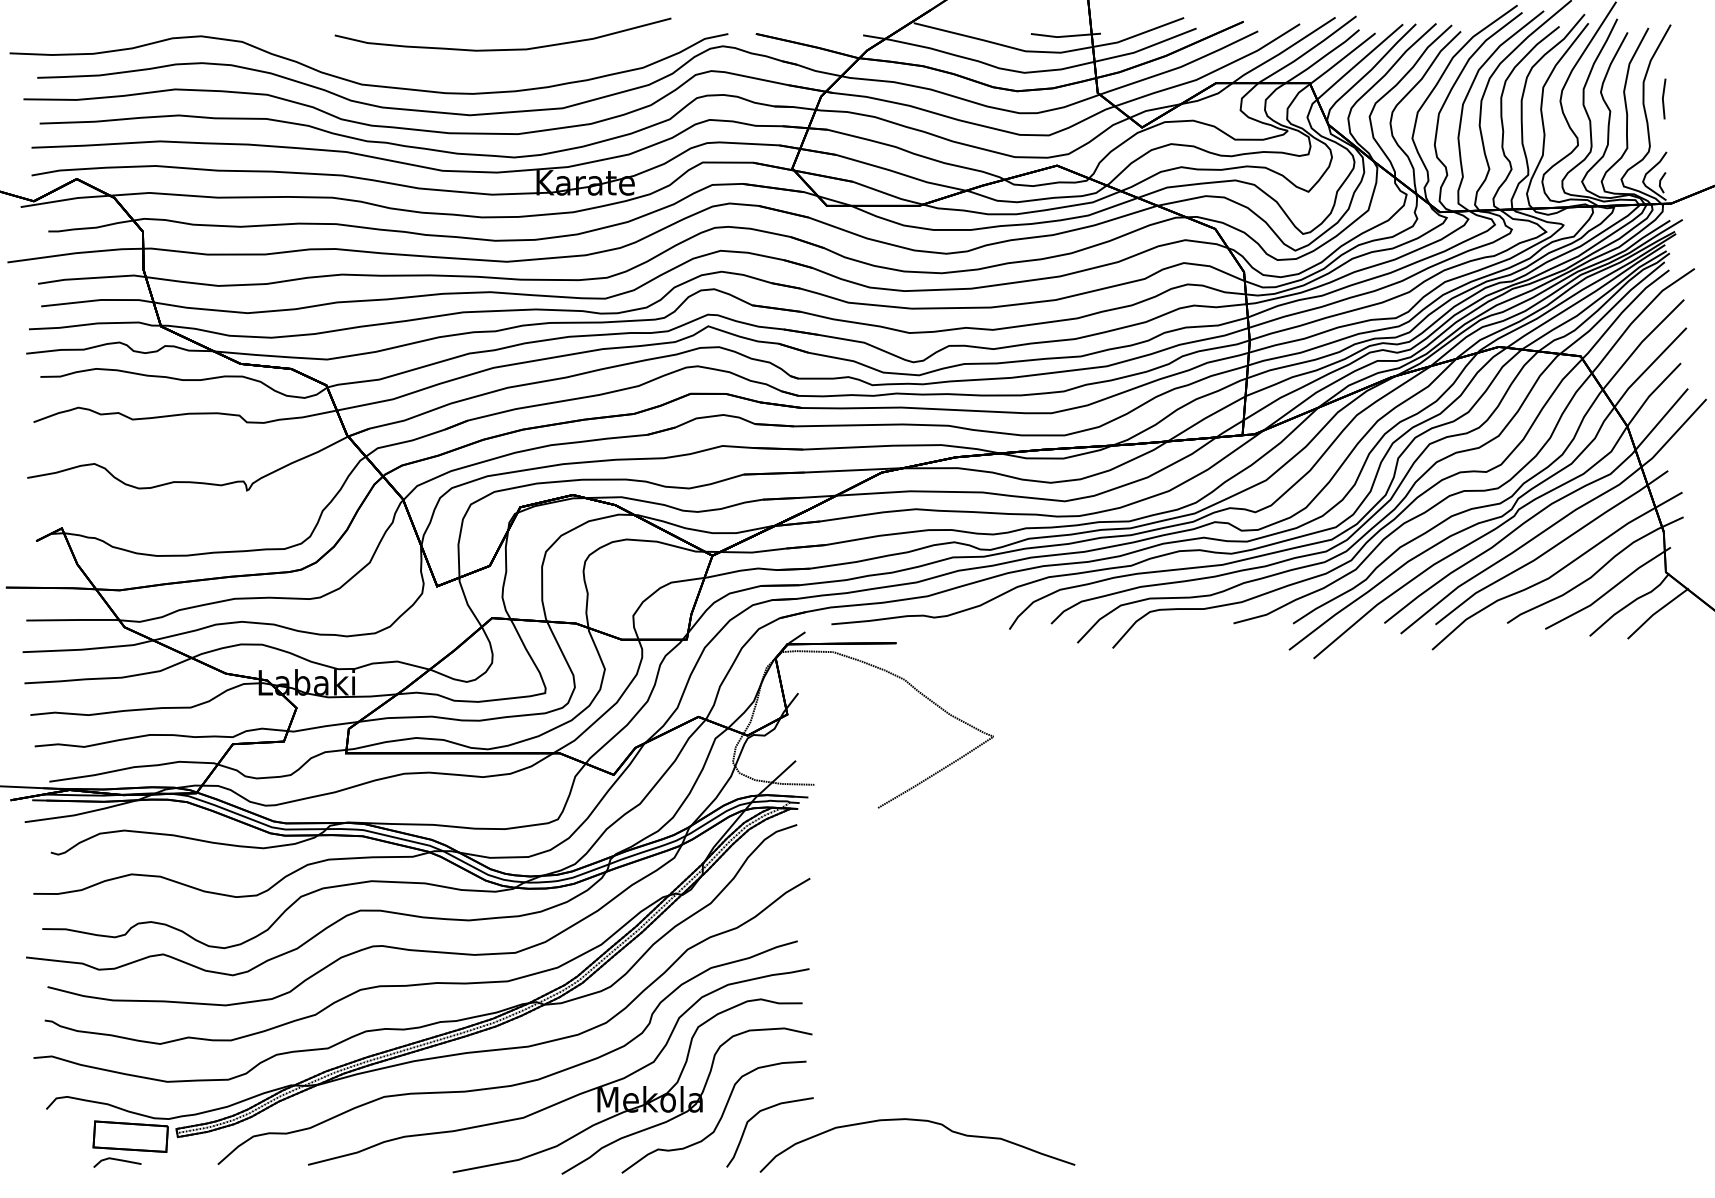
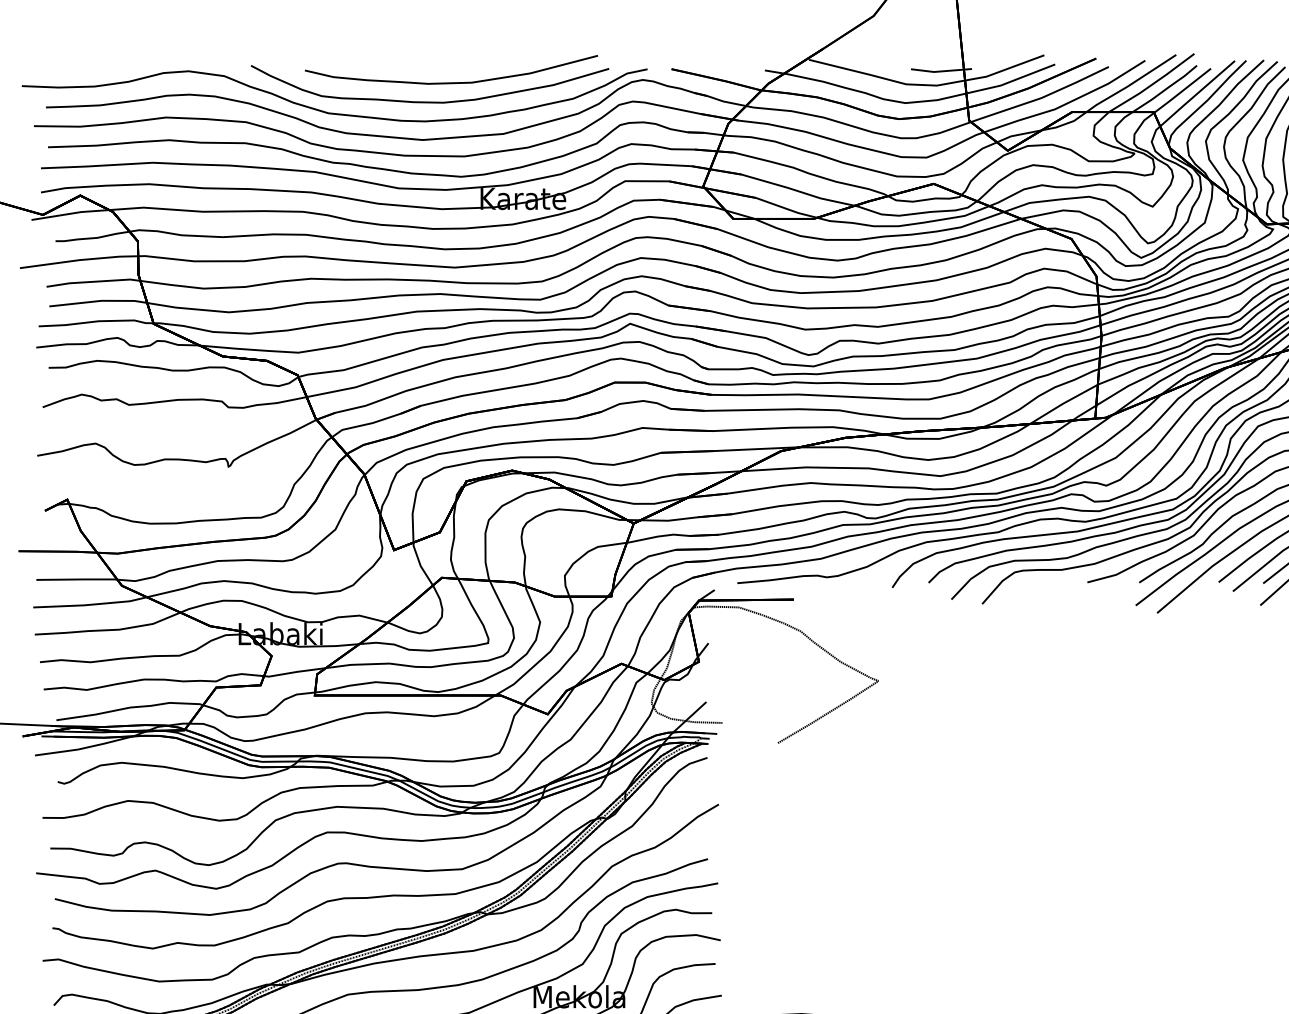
curve: (478, 71) -> (430, 101), added

